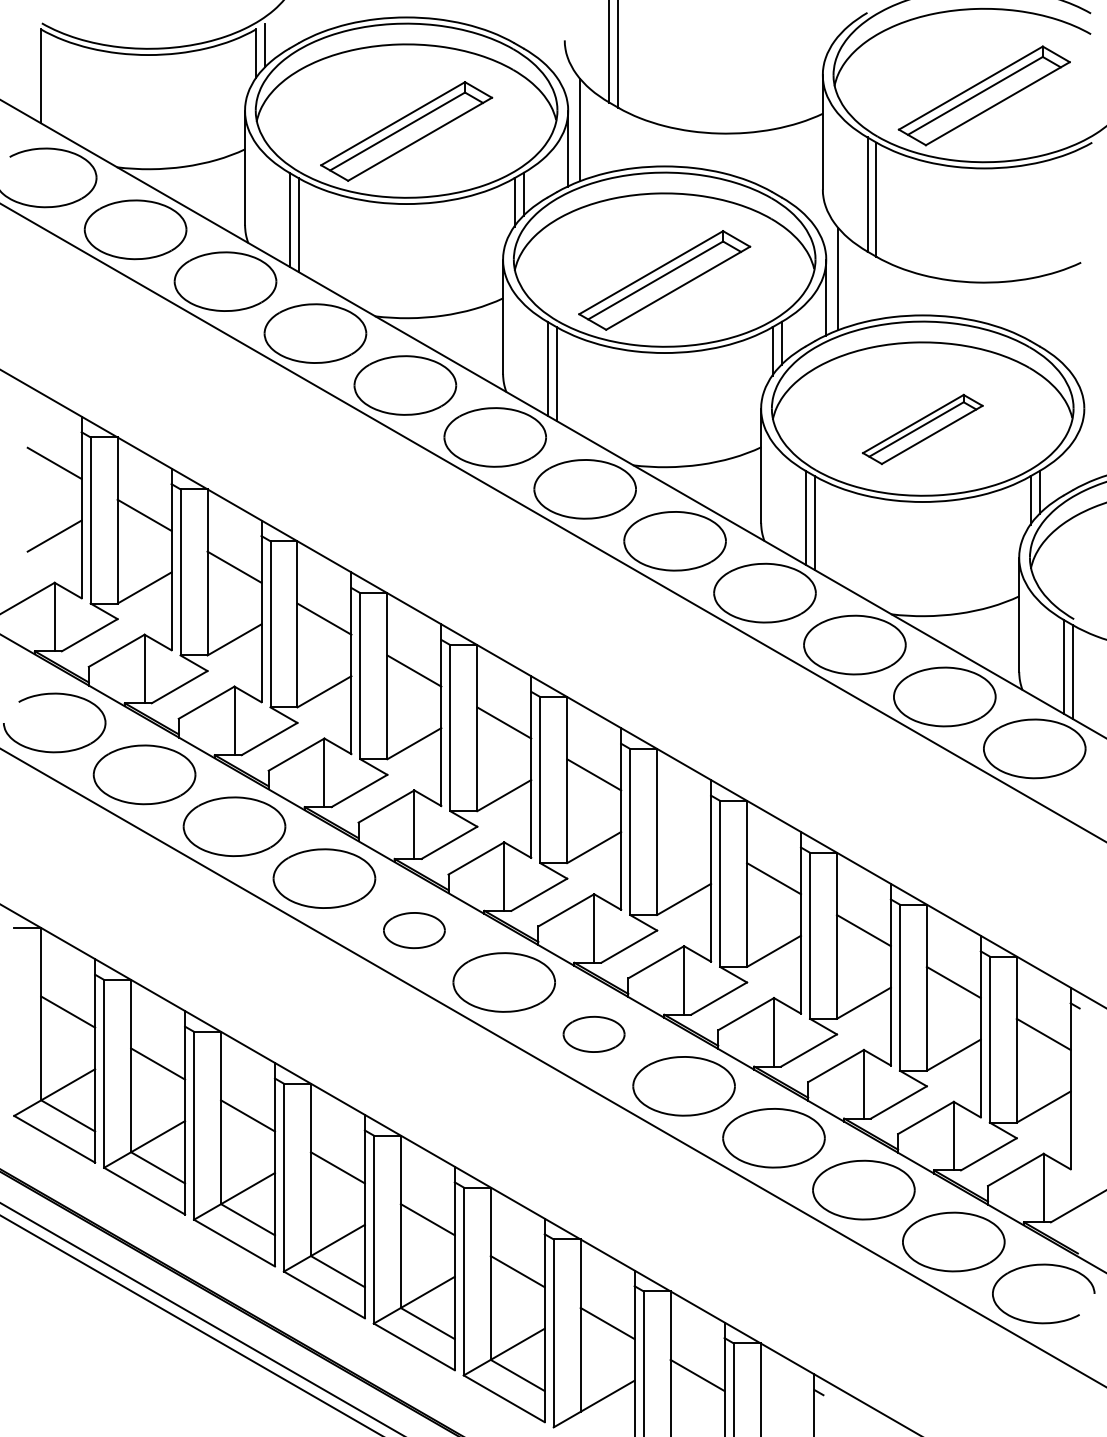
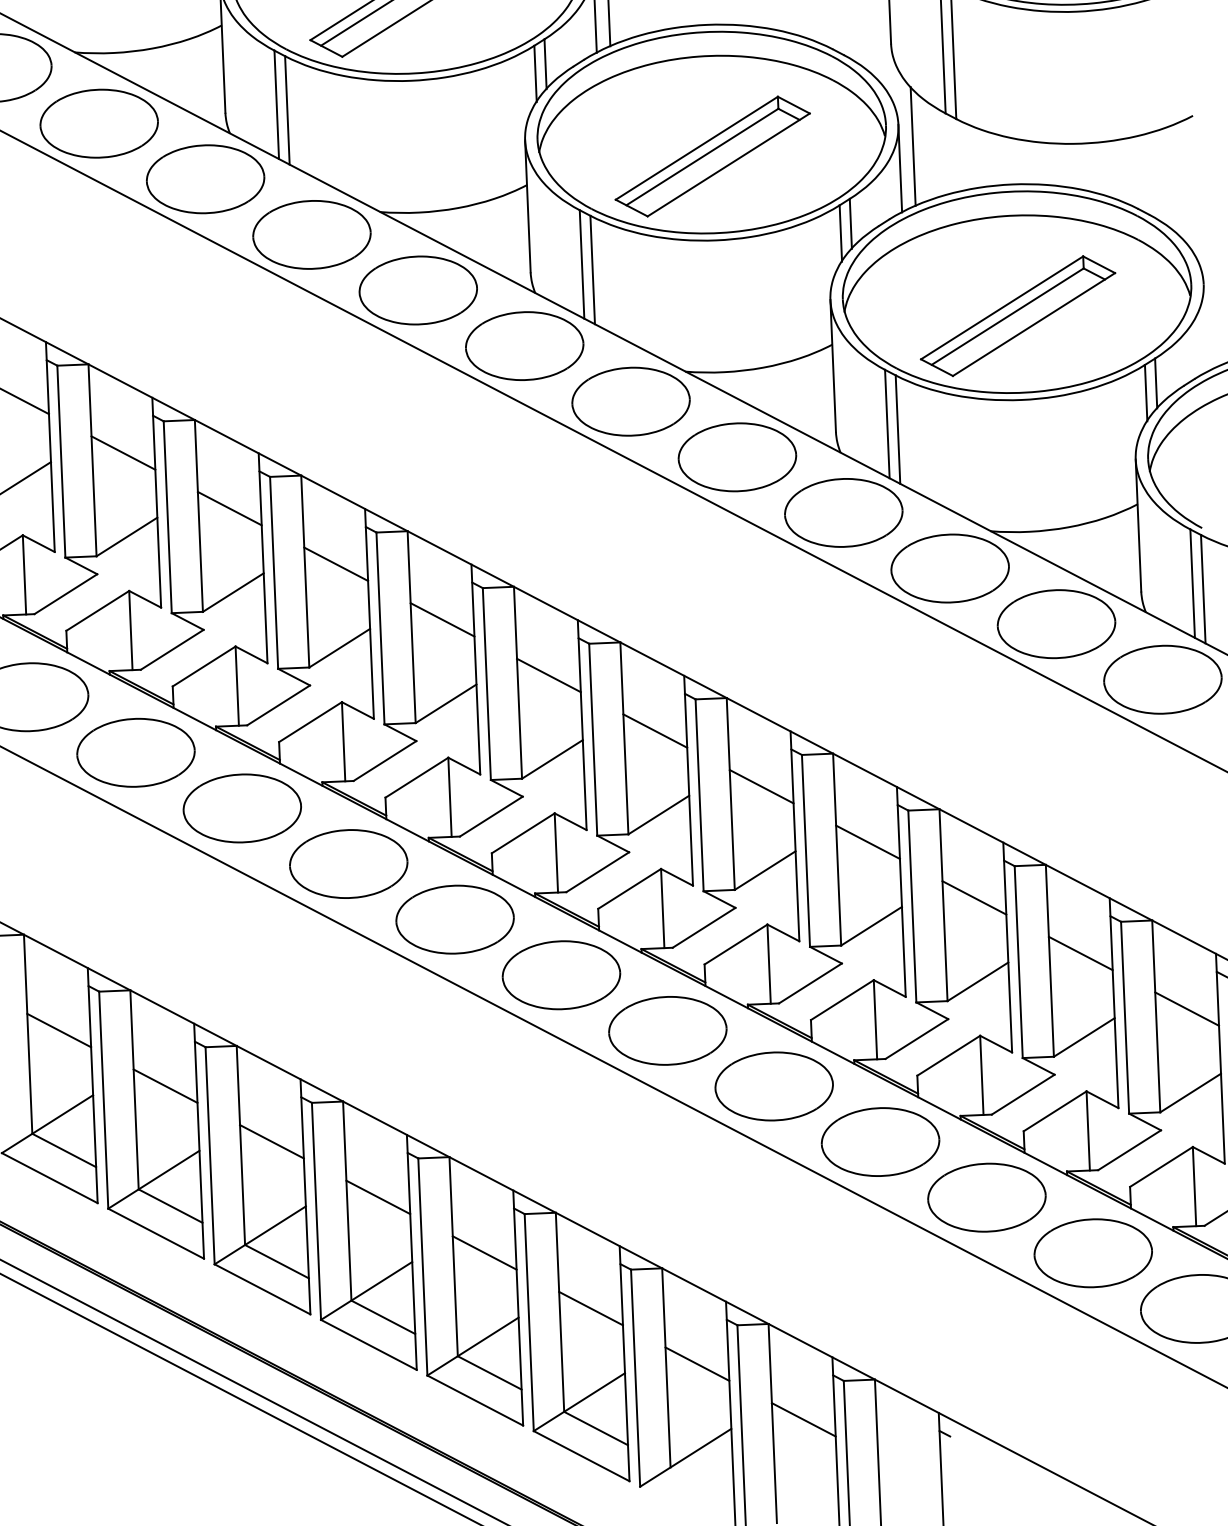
part: (922, 429) -> (1017, 316), size x1.43
line: (684, 826) -> (762, 786), added
part: (414, 930) -> (455, 919), size x1.67
part: (593, 1034) -> (667, 1031), size x1.67

